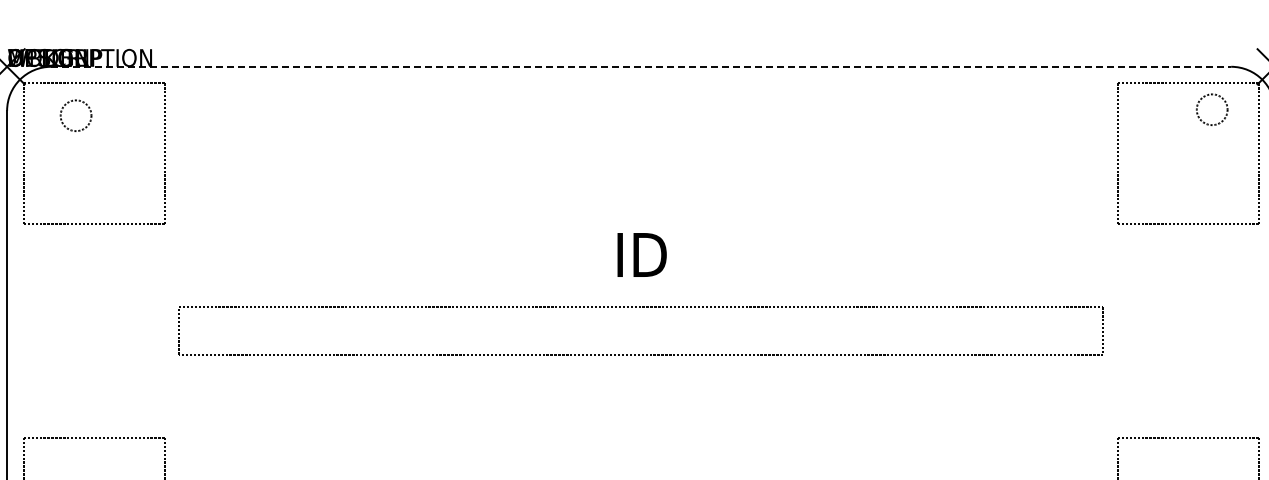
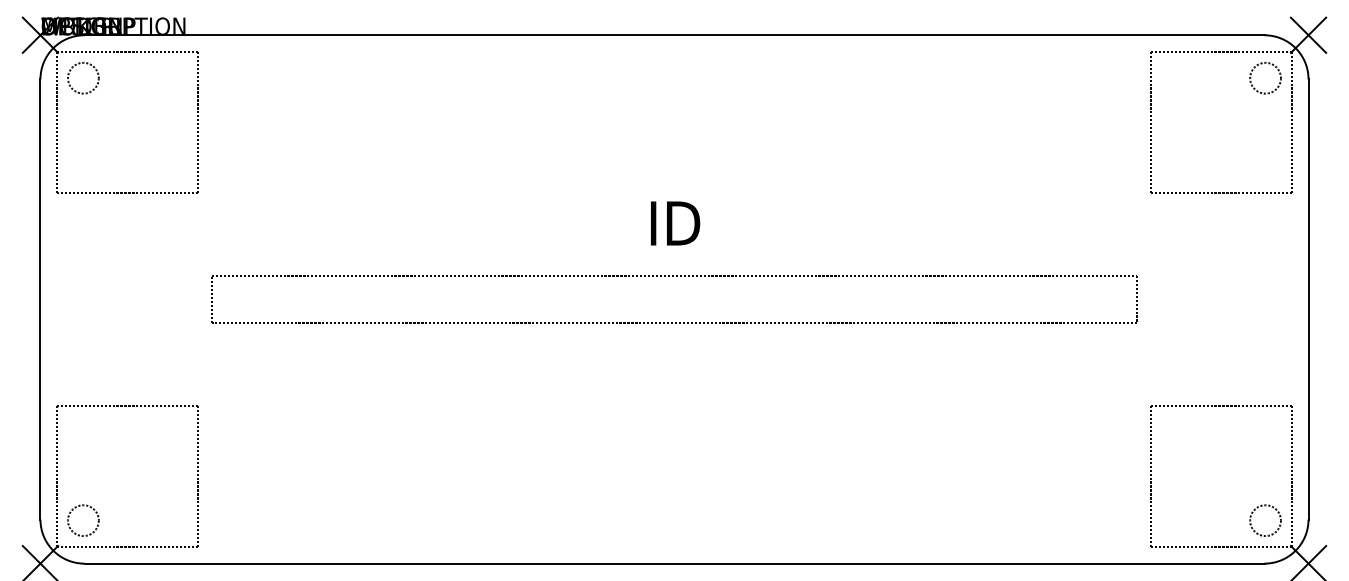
line: (641, 67) -> (674, 35), dashed -> solid
circle: (1212, 110) -> (1265, 78), moved
circle: (76, 116) -> (83, 78), moved

